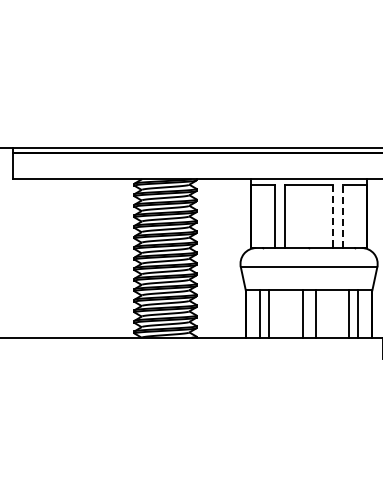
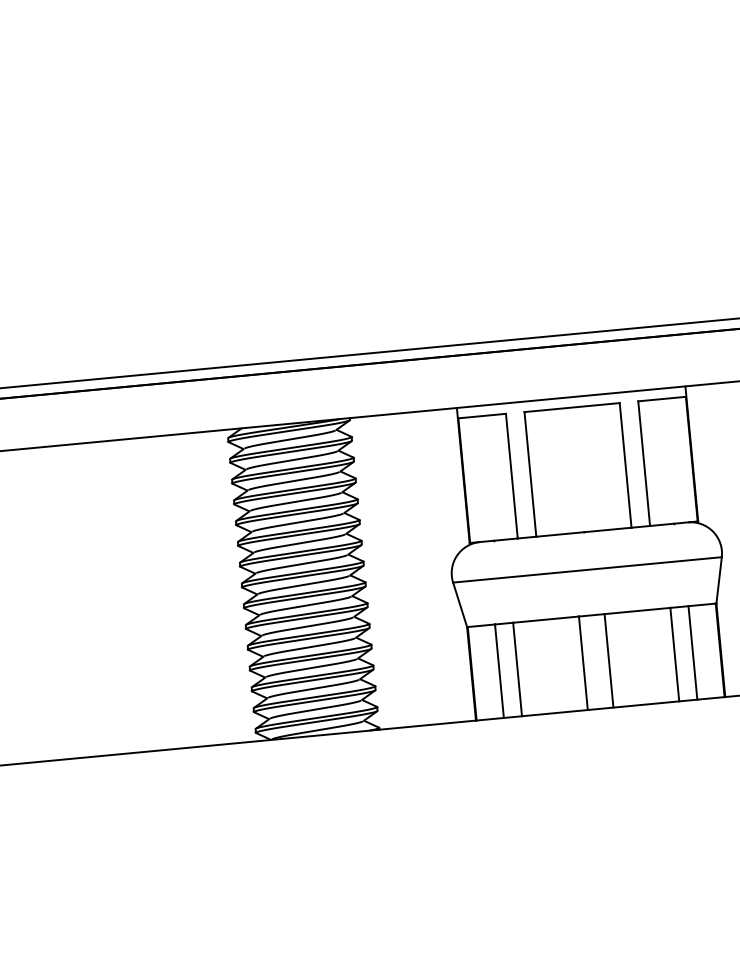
line: (333, 216) -> (626, 465), dashed -> solid
line: (342, 216) -> (643, 463), dashed -> solid

